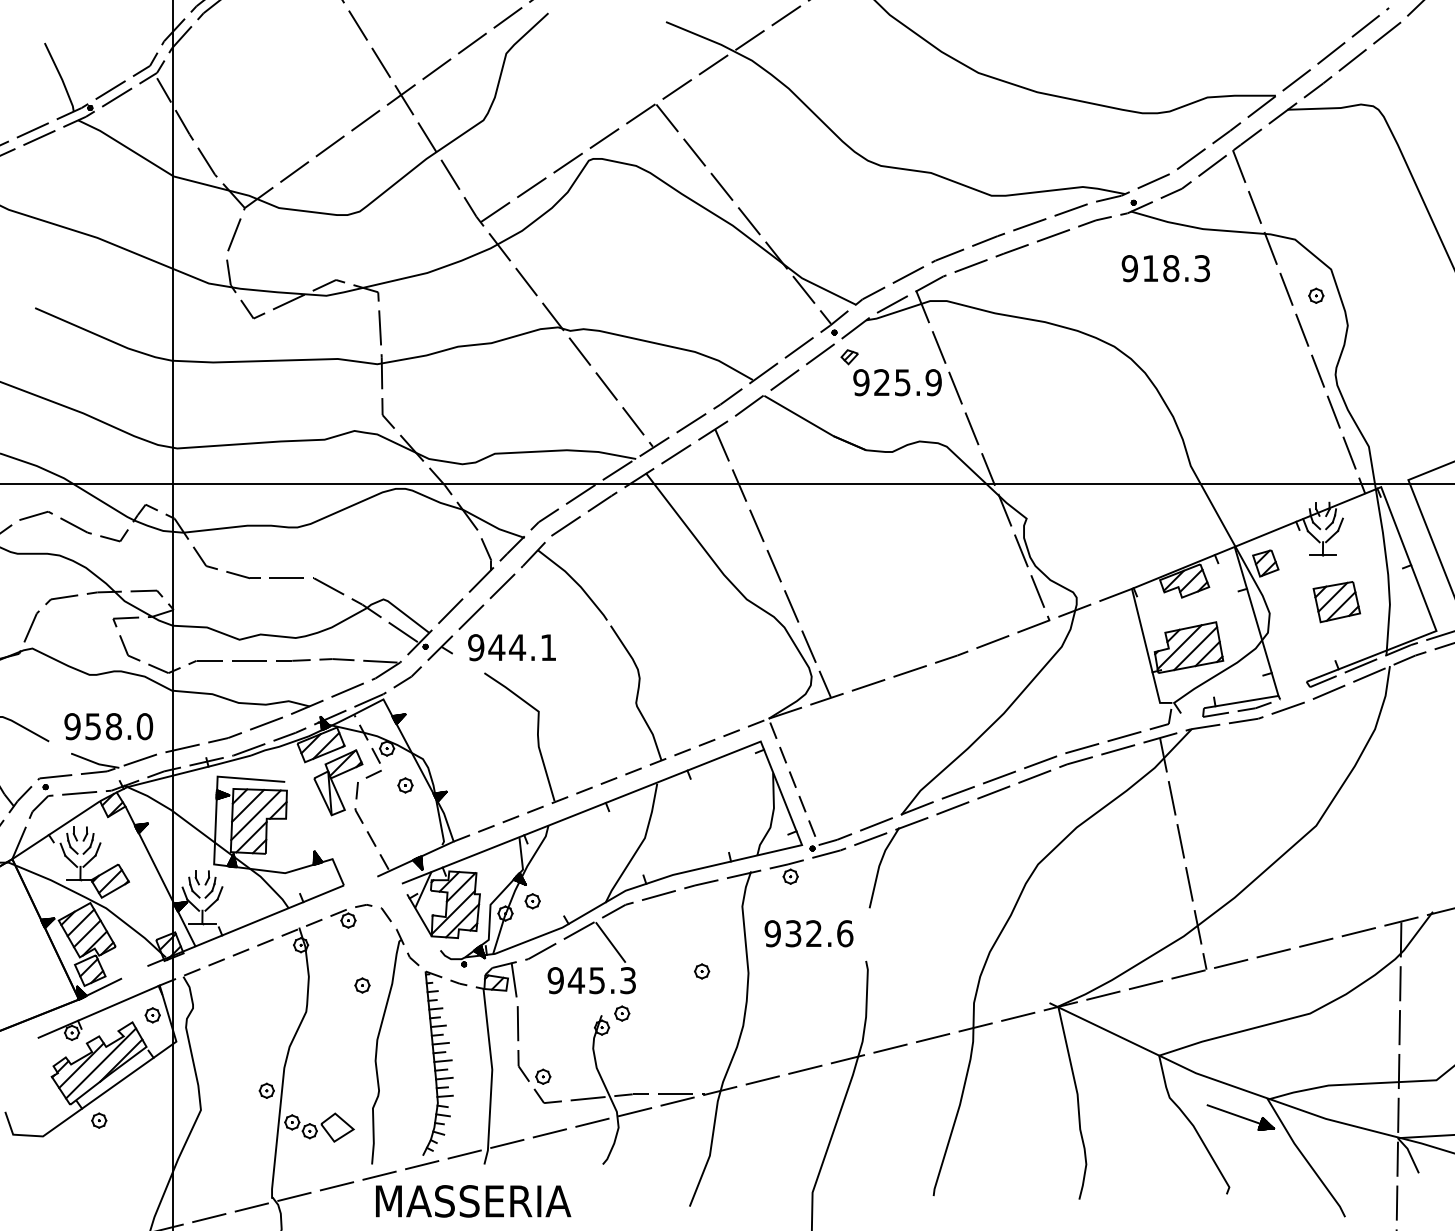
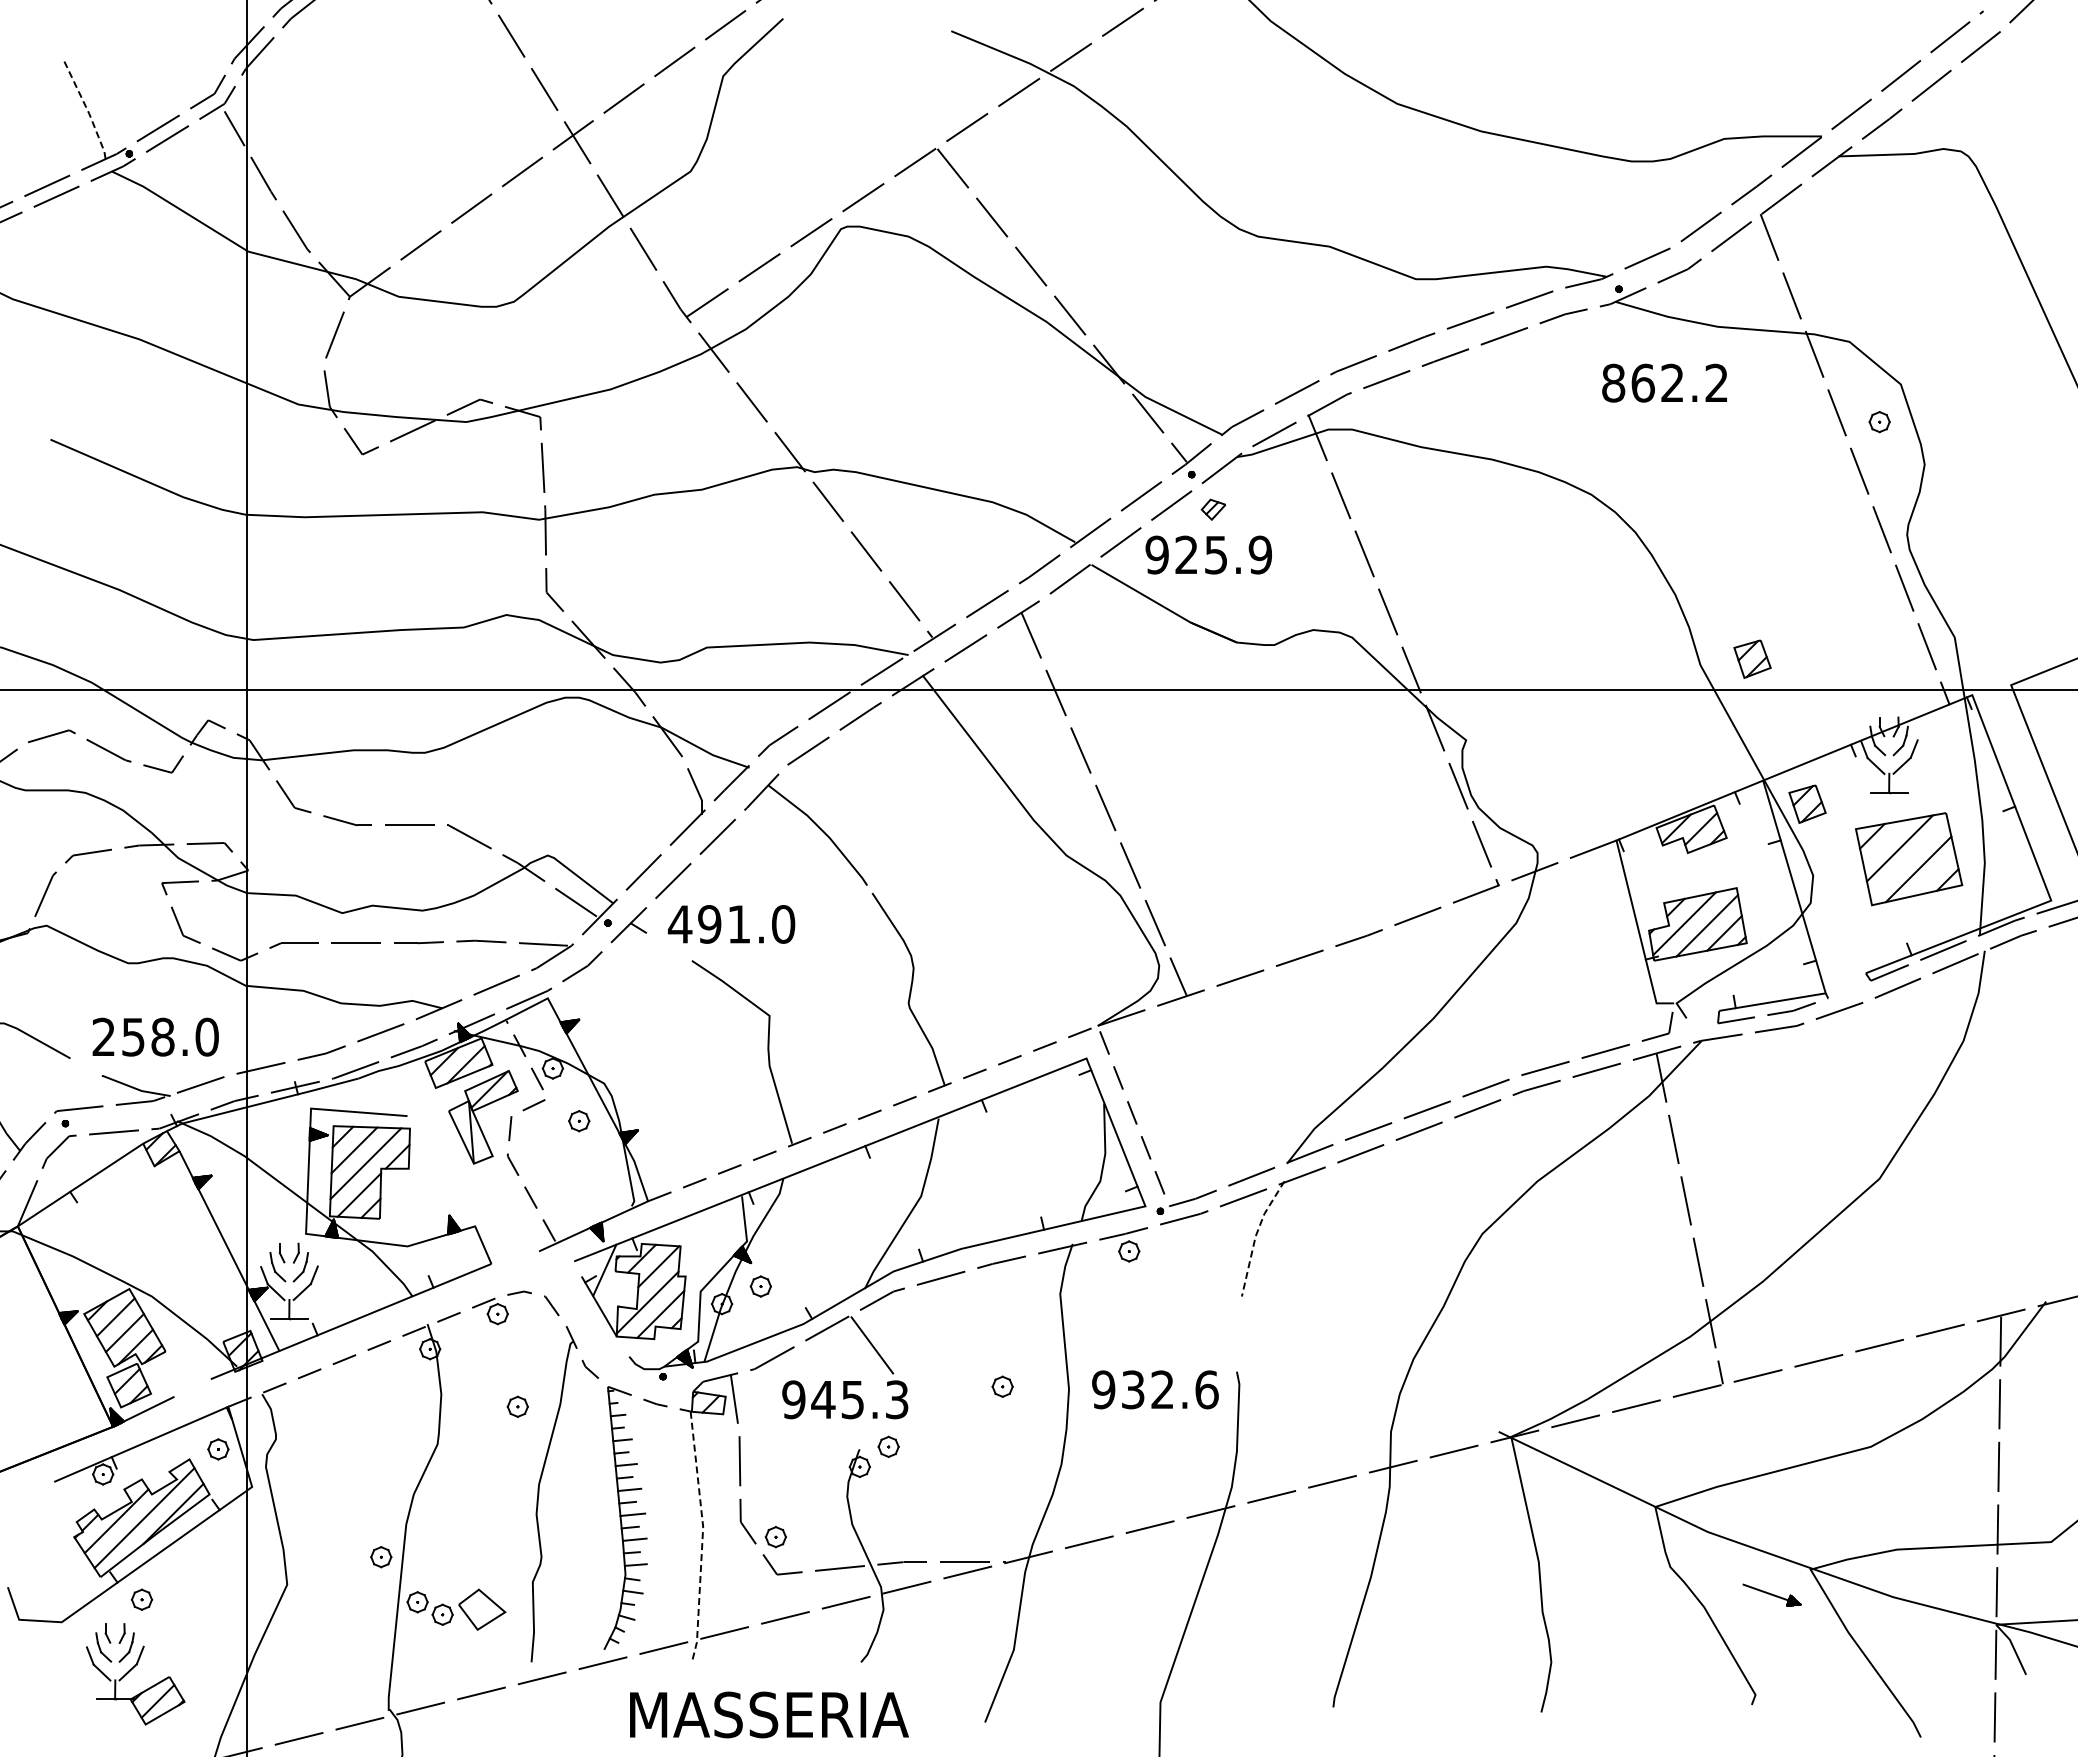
line: (61, 77) -> (87, 110), solid -> dashed
text: (1165, 268) -> (1664, 382), 918.3 -> 862.2
text: (897, 382) -> (1208, 554), moved
part: (1227, 461) -> (1752, 658), added
part: (1336, 602) -> (1908, 859), size x1.6
text: (512, 647) -> (731, 924), 944.1 -> 491.0
text: (72, 726) -> (103, 1036), 958.0 -> 258.0
part: (94, 862) -> (135, 1674), moved
line: (879, 865) -> (1256, 1235), solid -> dashed
text: (809, 933) -> (1155, 1389), moved
line: (491, 1077) -> (702, 1537), solid -> dashed
part: (1240, 1116) -> (1771, 1594), size x0.6
text: (473, 1201) -> (769, 1714), moved

